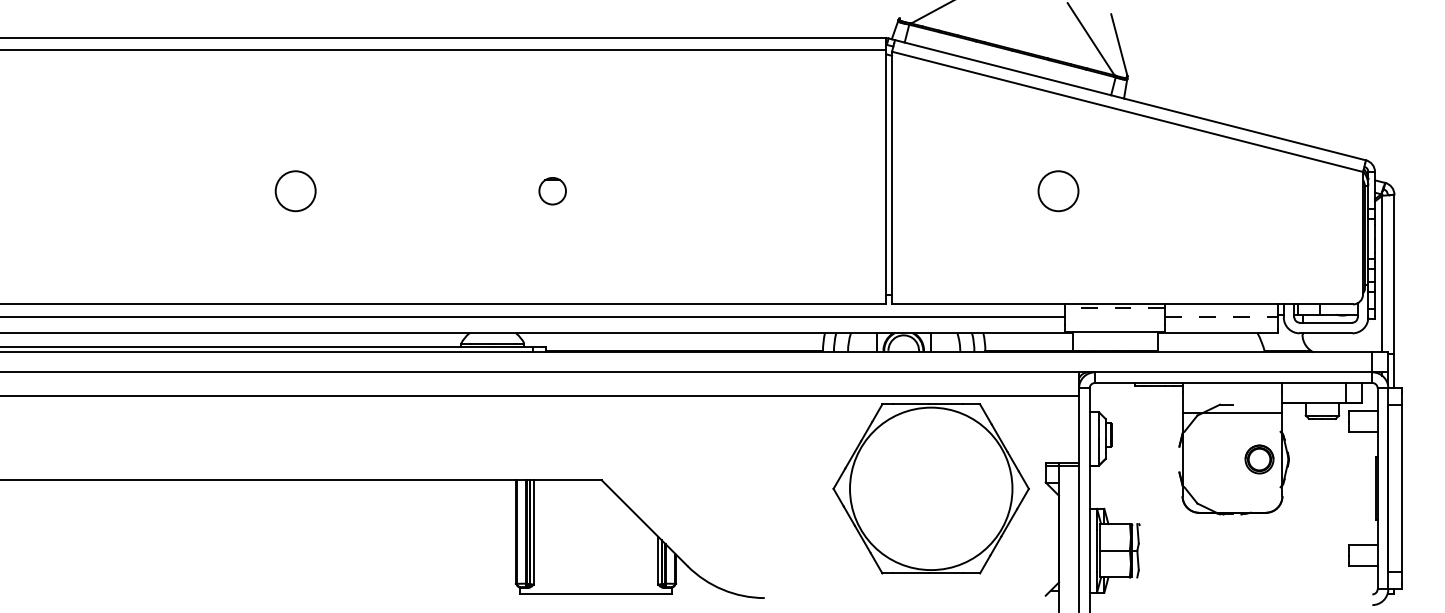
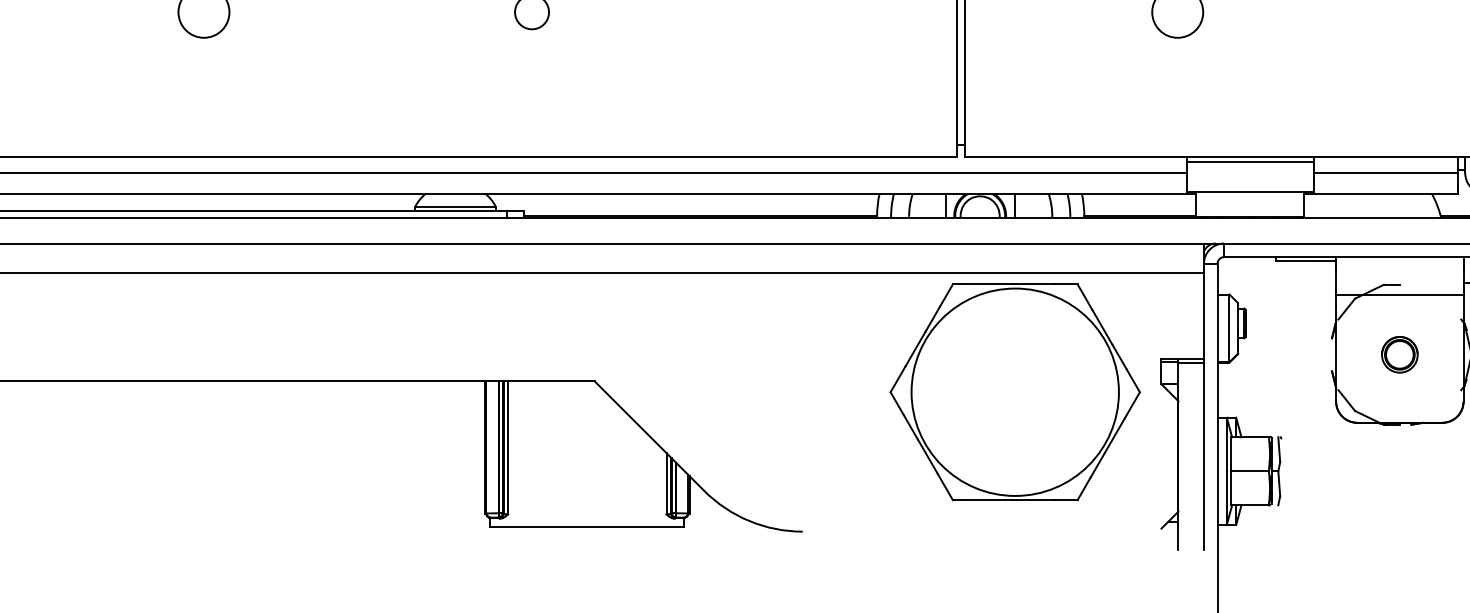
line: (1115, 308) -> (1250, 162), dashed -> solid
line: (1221, 317) -> (1385, 173), dashed -> solid
part: (1259, 459) -> (1399, 354), moved

